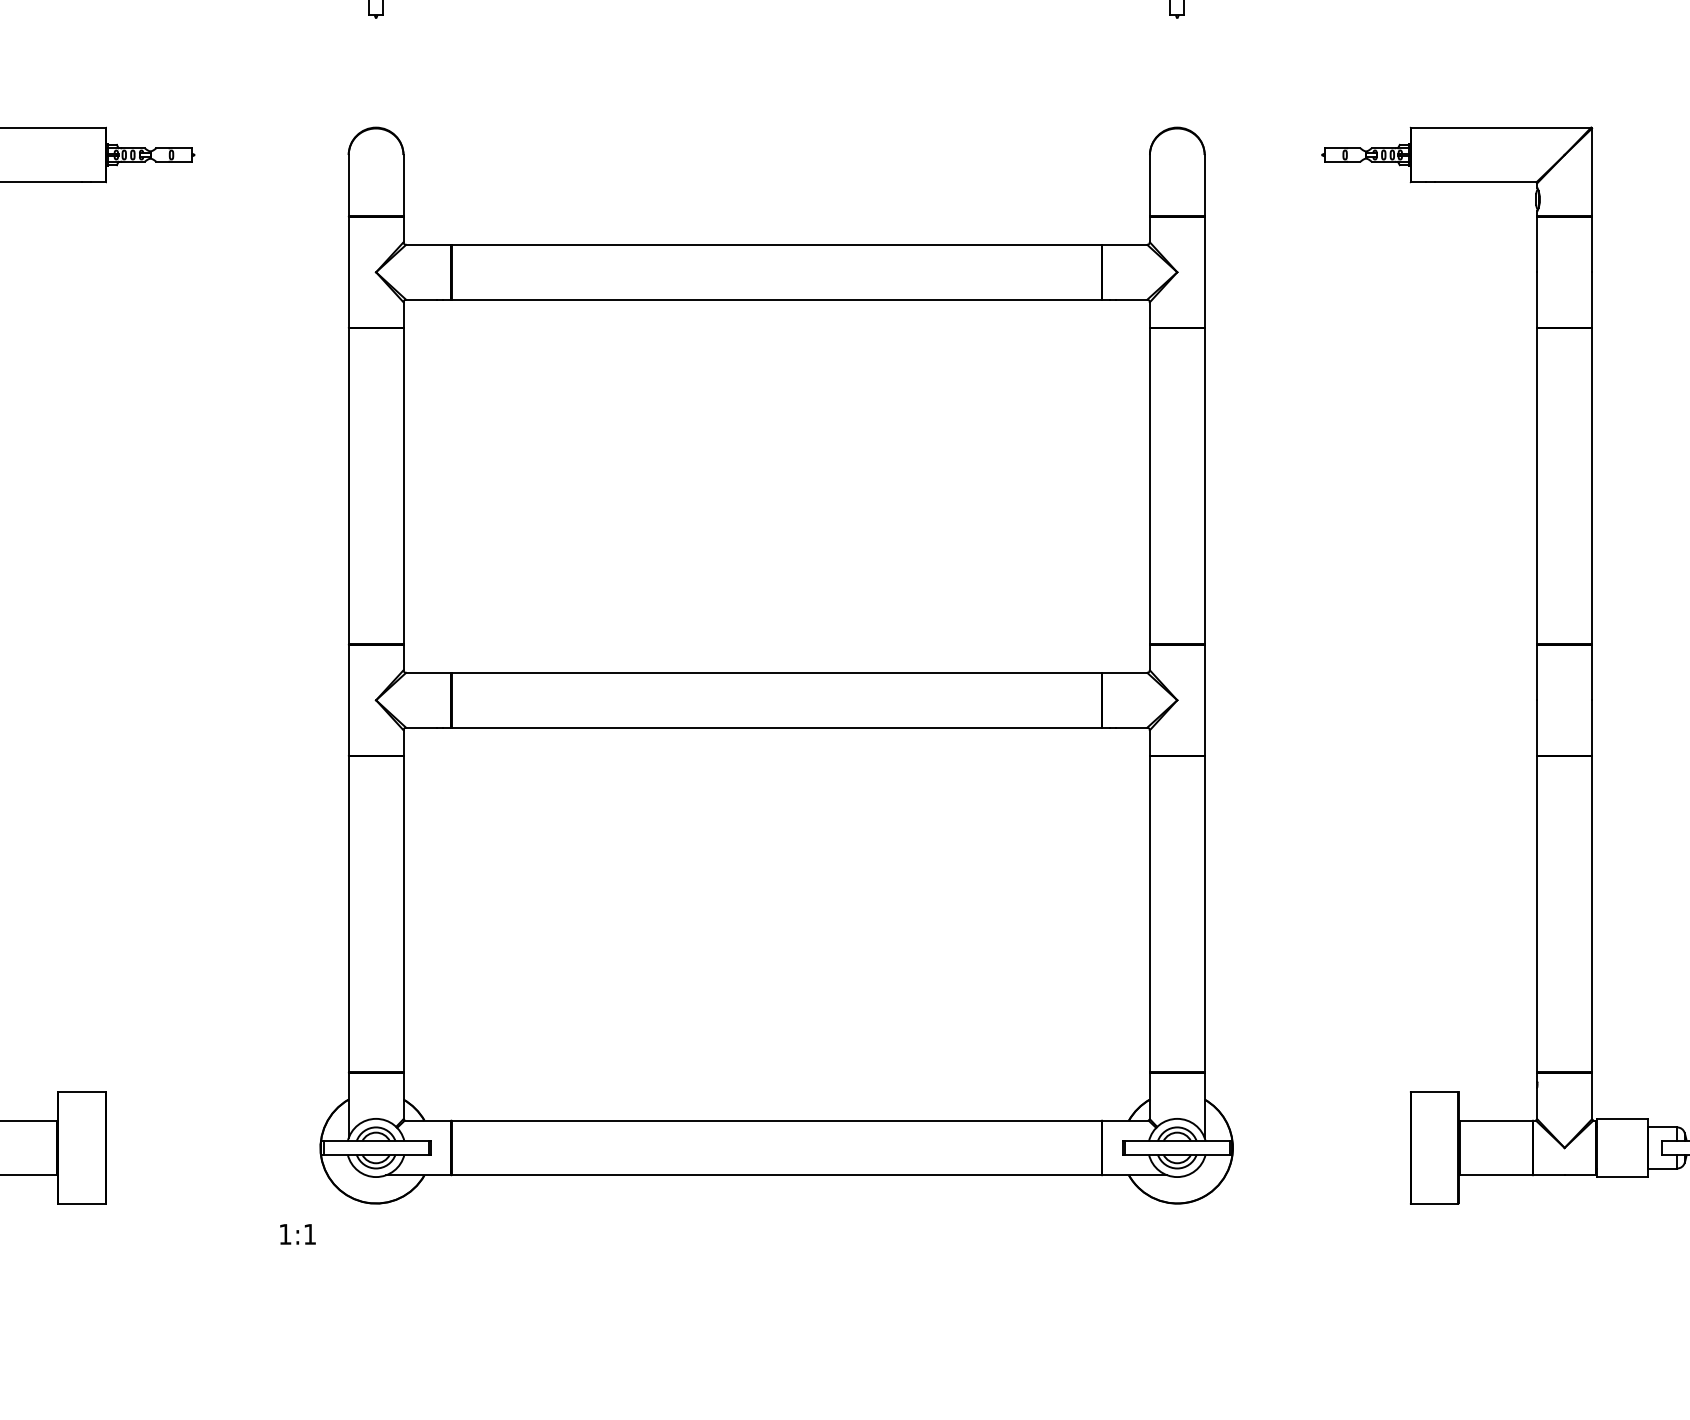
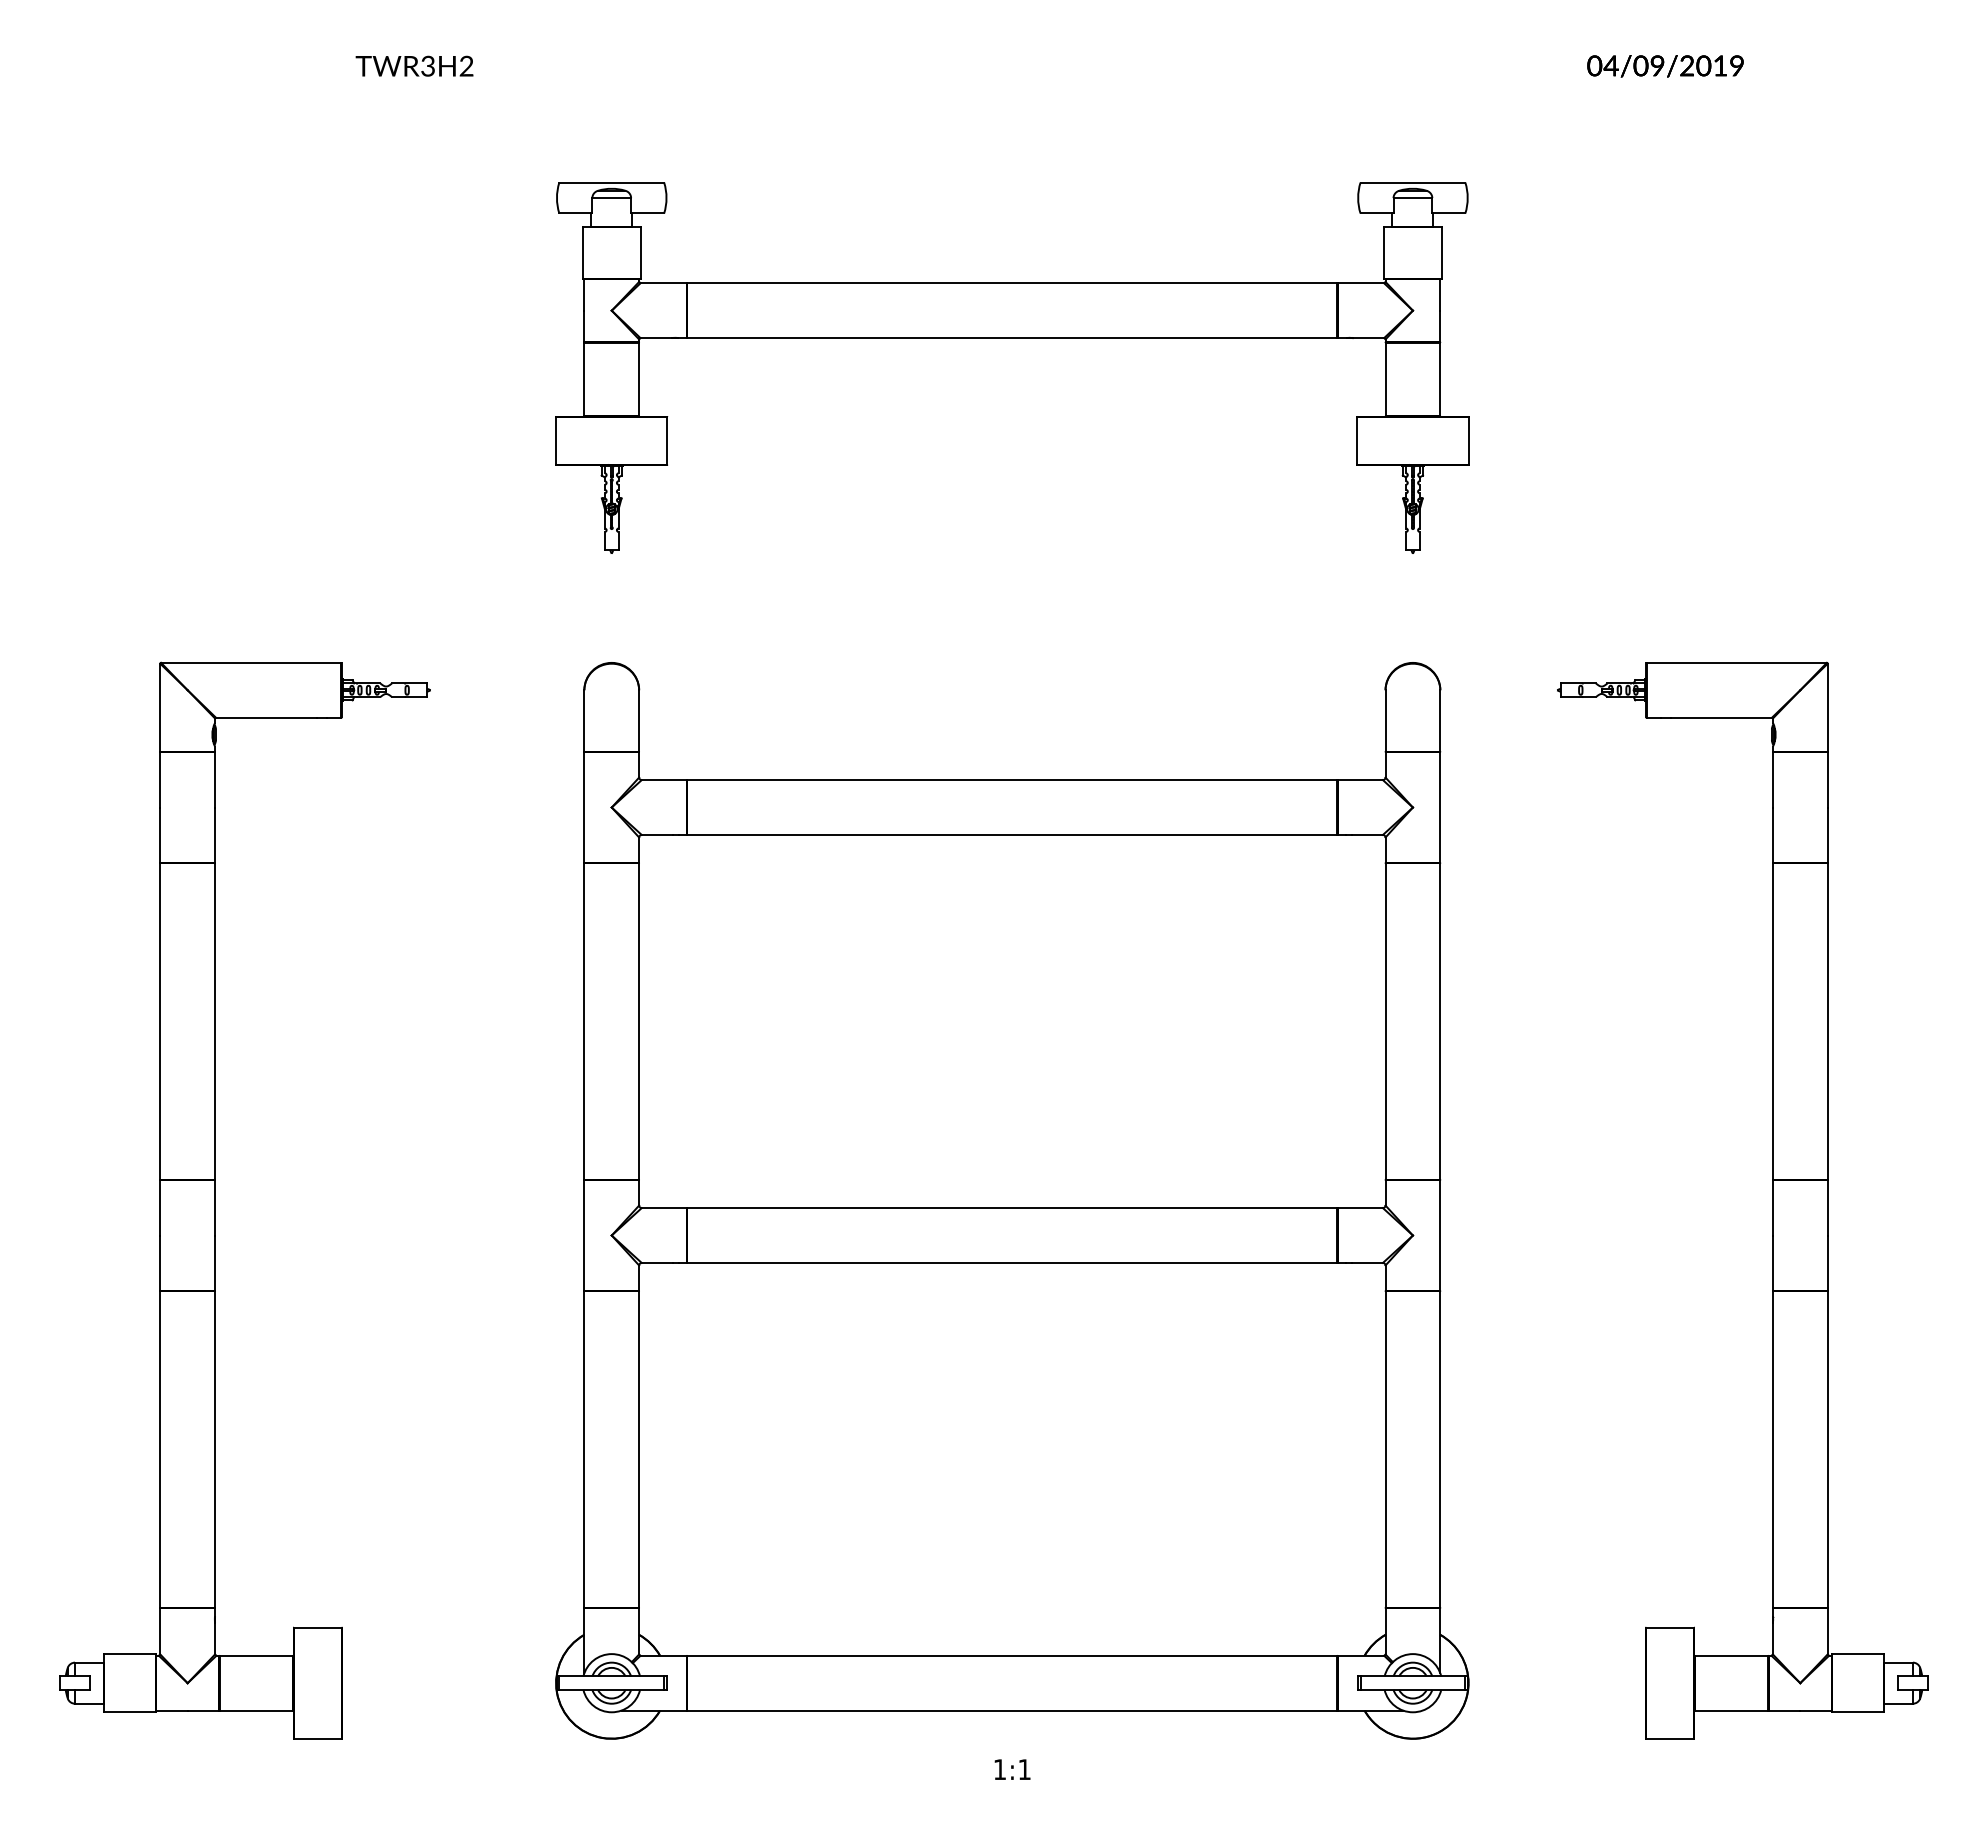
text: (297, 1234) -> (1012, 1769), moved

